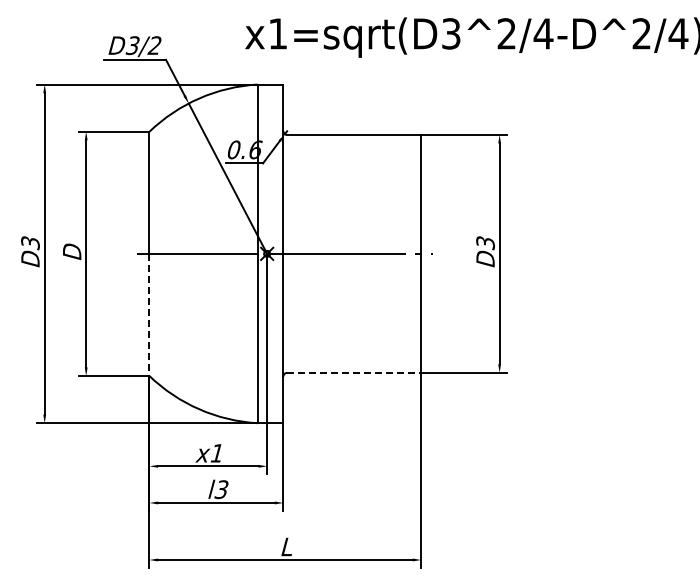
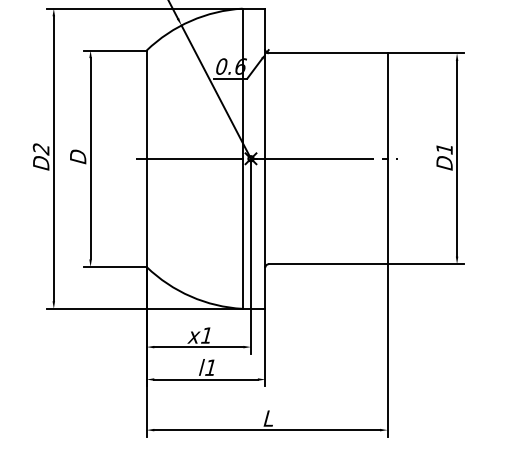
text: (30, 243) -> (41, 149), D3 -> D2
text: (485, 243) -> (444, 149), D3 -> D1
line: (149, 315) -> (146, 213), dashed -> solid
line: (354, 372) -> (328, 263), dashed -> solid
text: (221, 489) -> (210, 367), l3 -> l1

